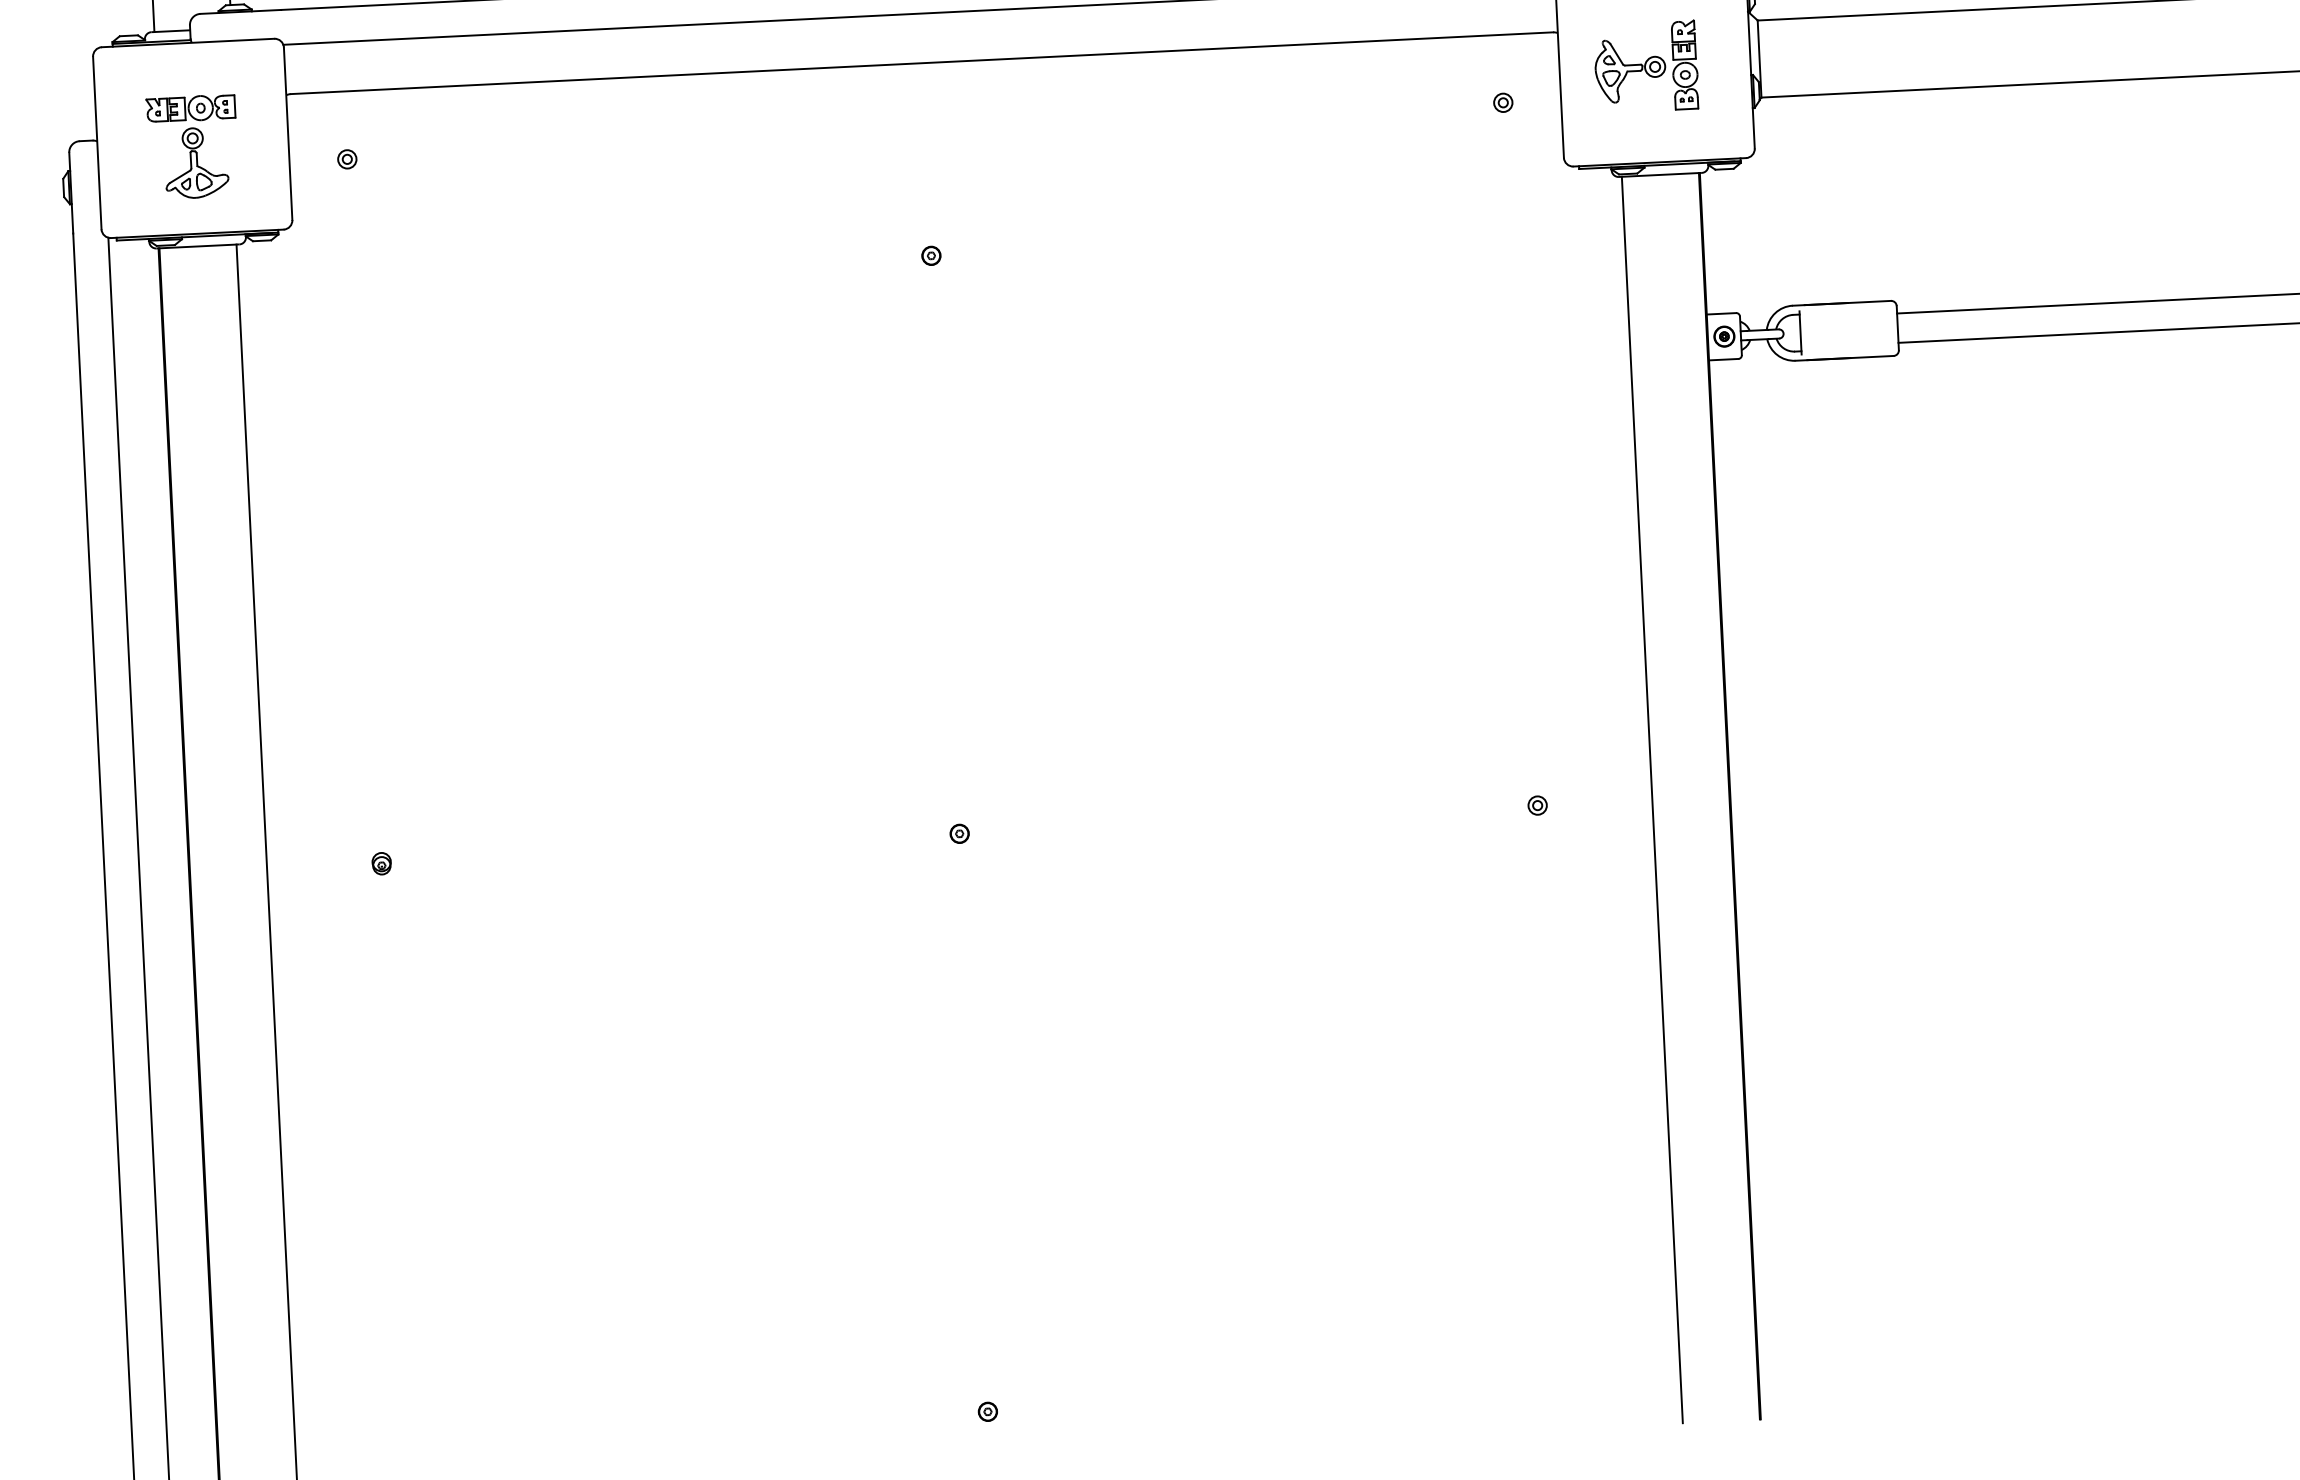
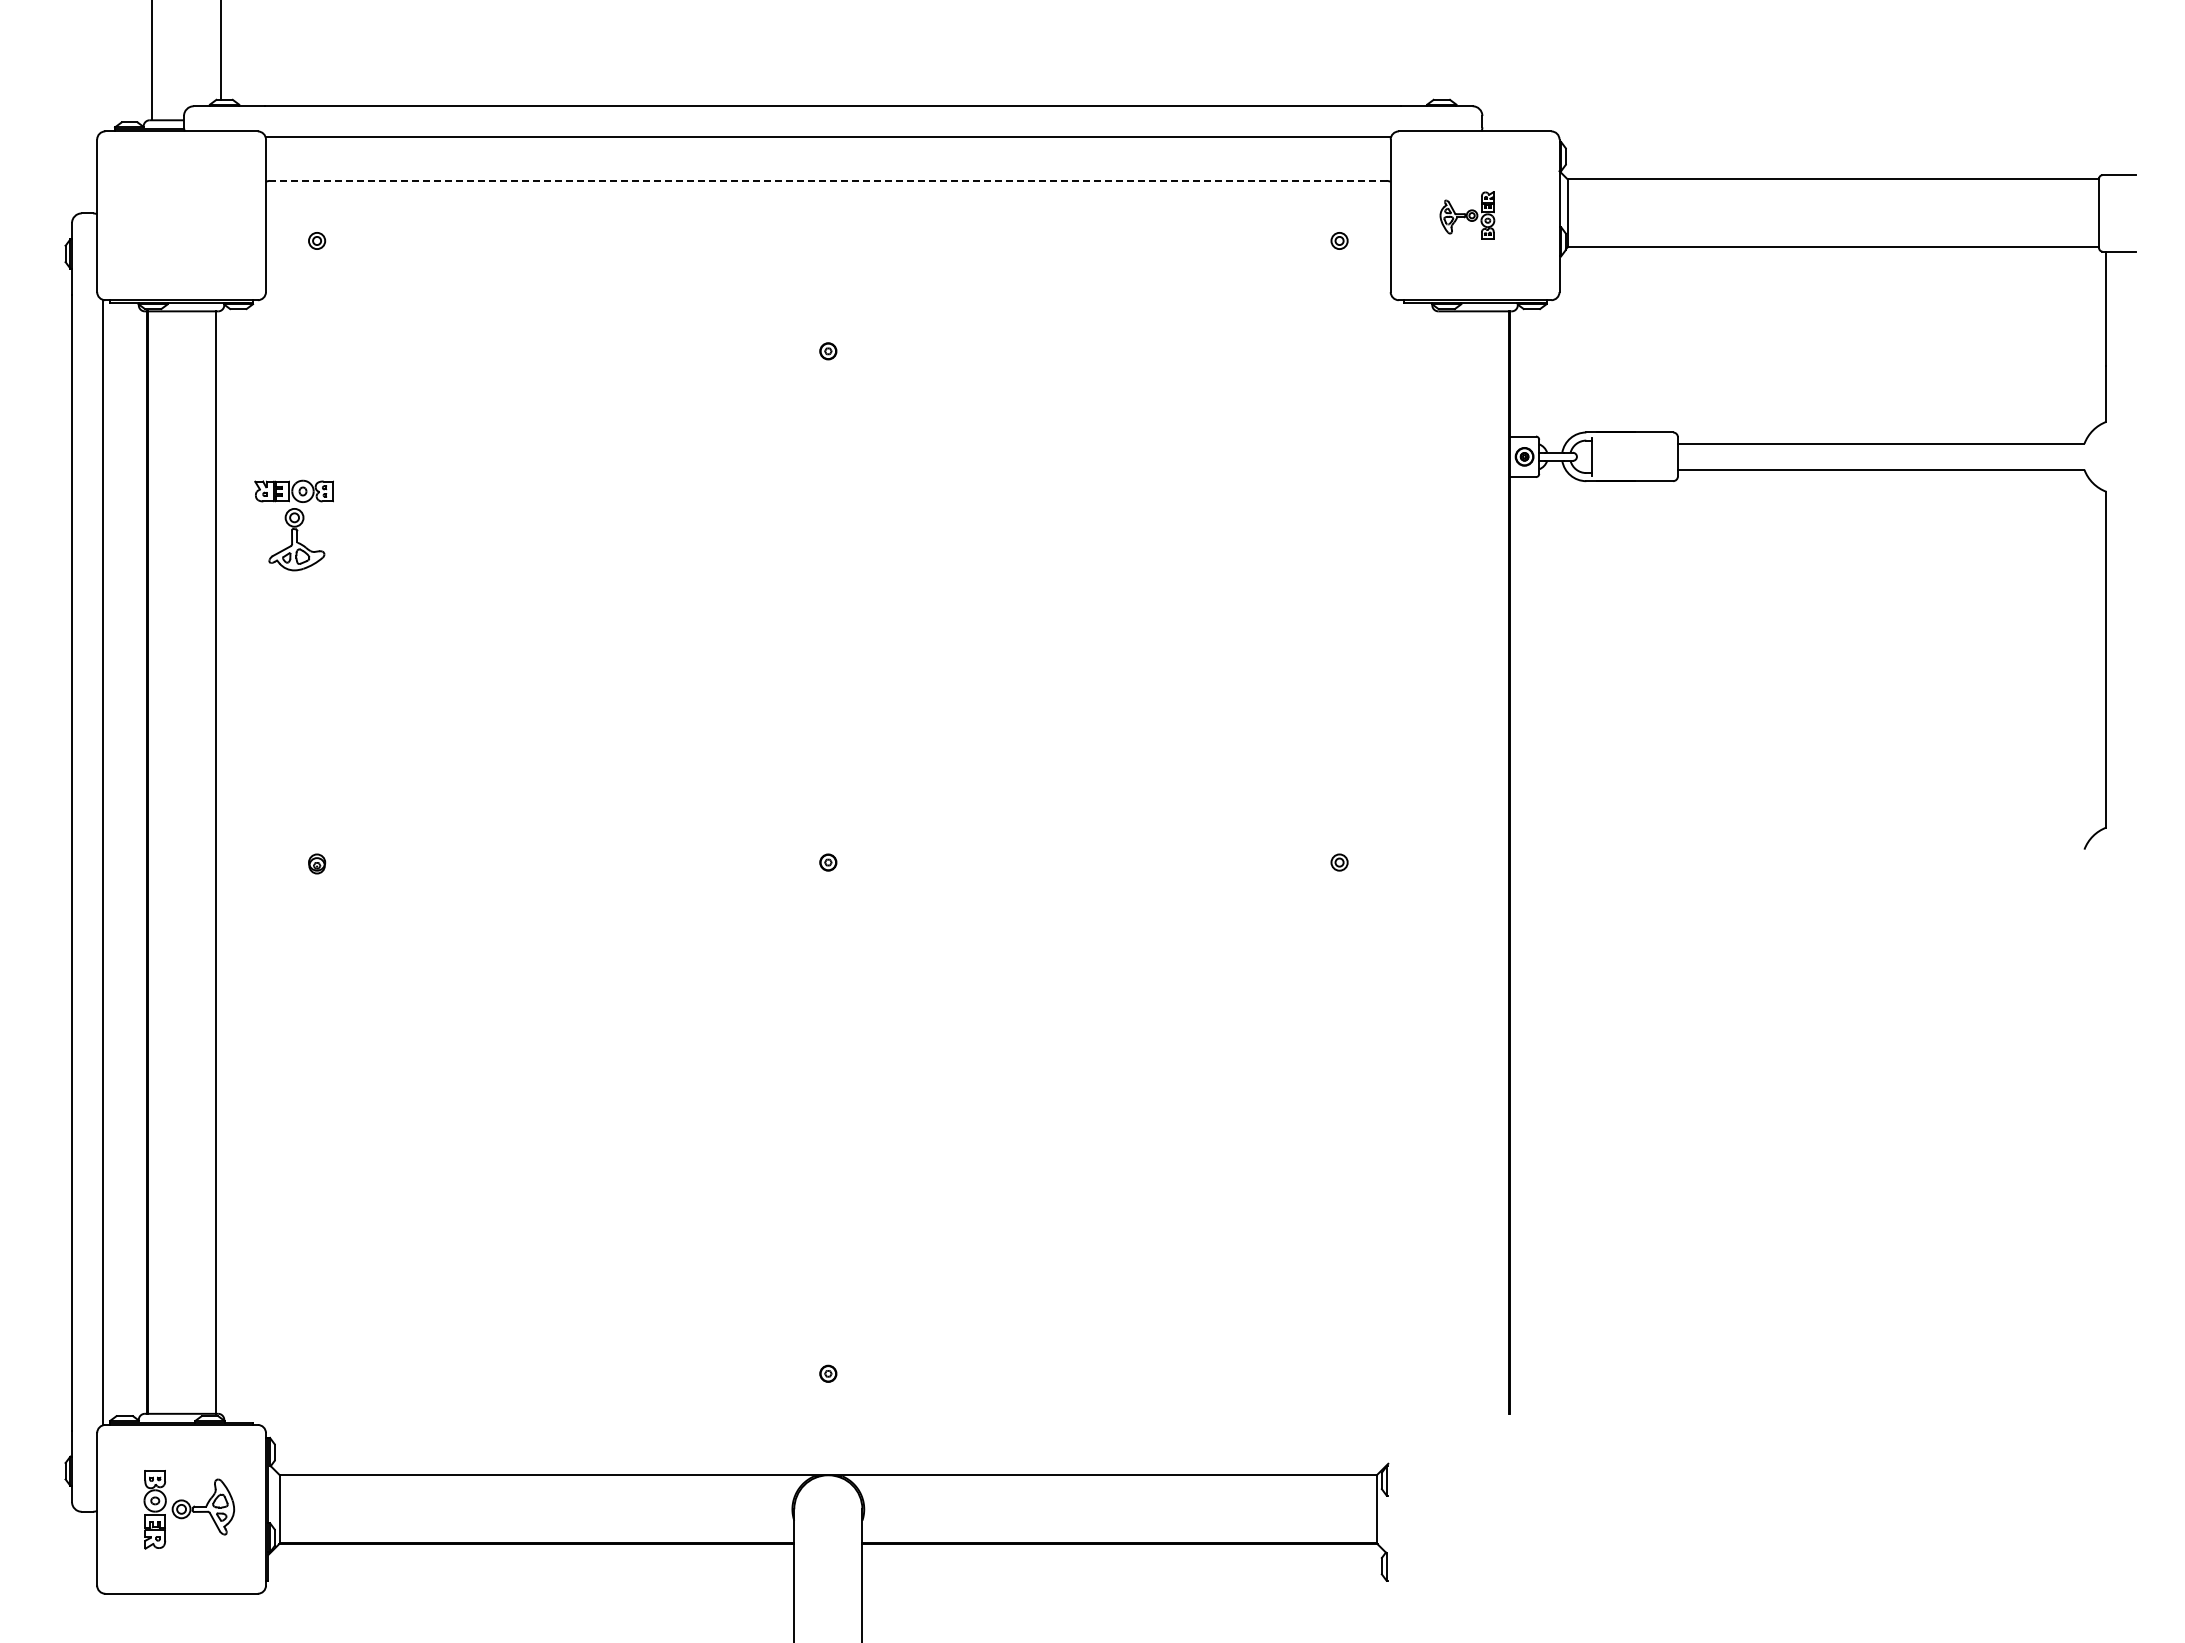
line: (921, 62) -> (827, 180), solid -> dashed
part: (1646, 66) -> (1467, 215), size x0.6
part: (191, 147) -> (293, 525), moved
line: (1652, 799) -> (1441, 862), removed

